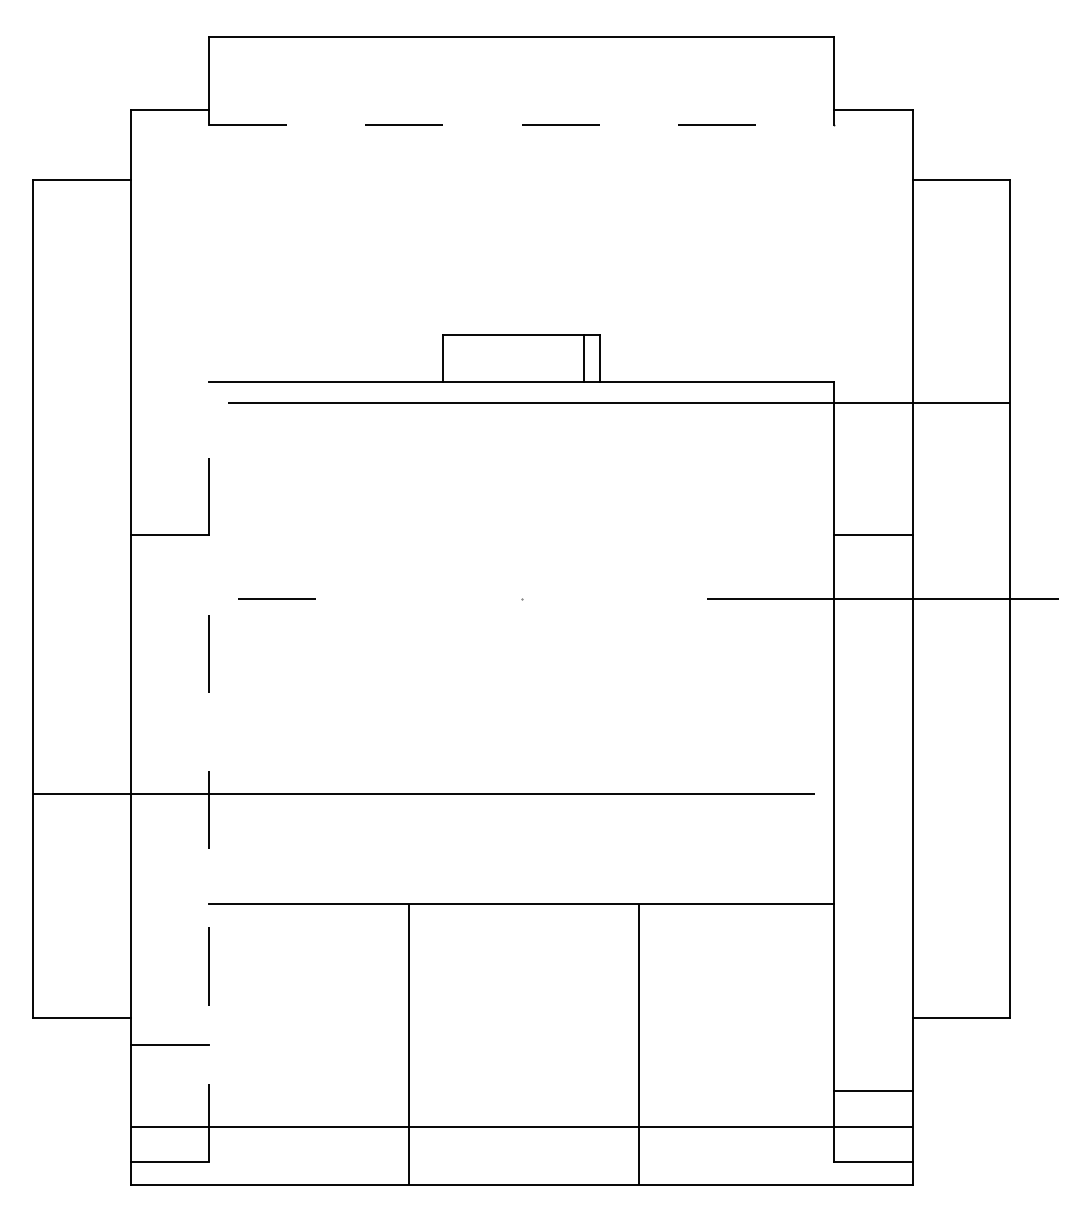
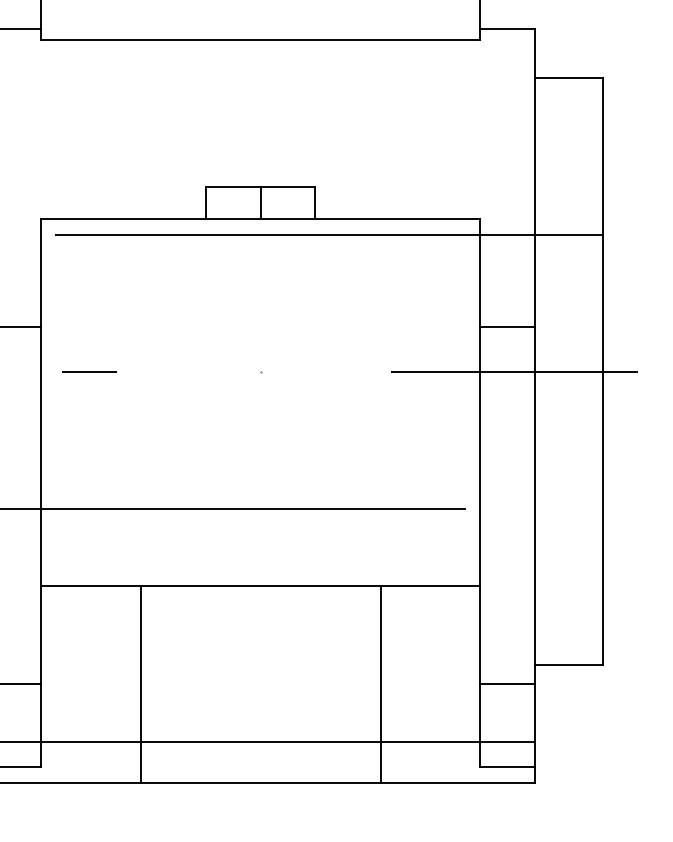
line: (521, 125) -> (260, 39), dashed -> solid
line: (583, 357) -> (260, 202), moved
line: (208, 771) -> (41, 492), dashed -> solid
line: (408, 1044) -> (140, 684), moved
line: (638, 1044) -> (380, 684), moved
line: (873, 1090) -> (507, 684), moved

